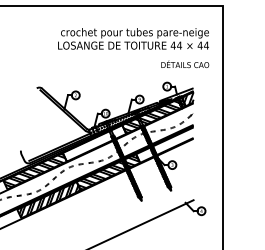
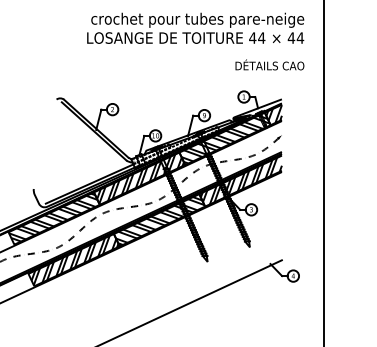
hatch: (95, 143) -> (140, 178), added
hatch: (165, 145) -> (241, 181), added

